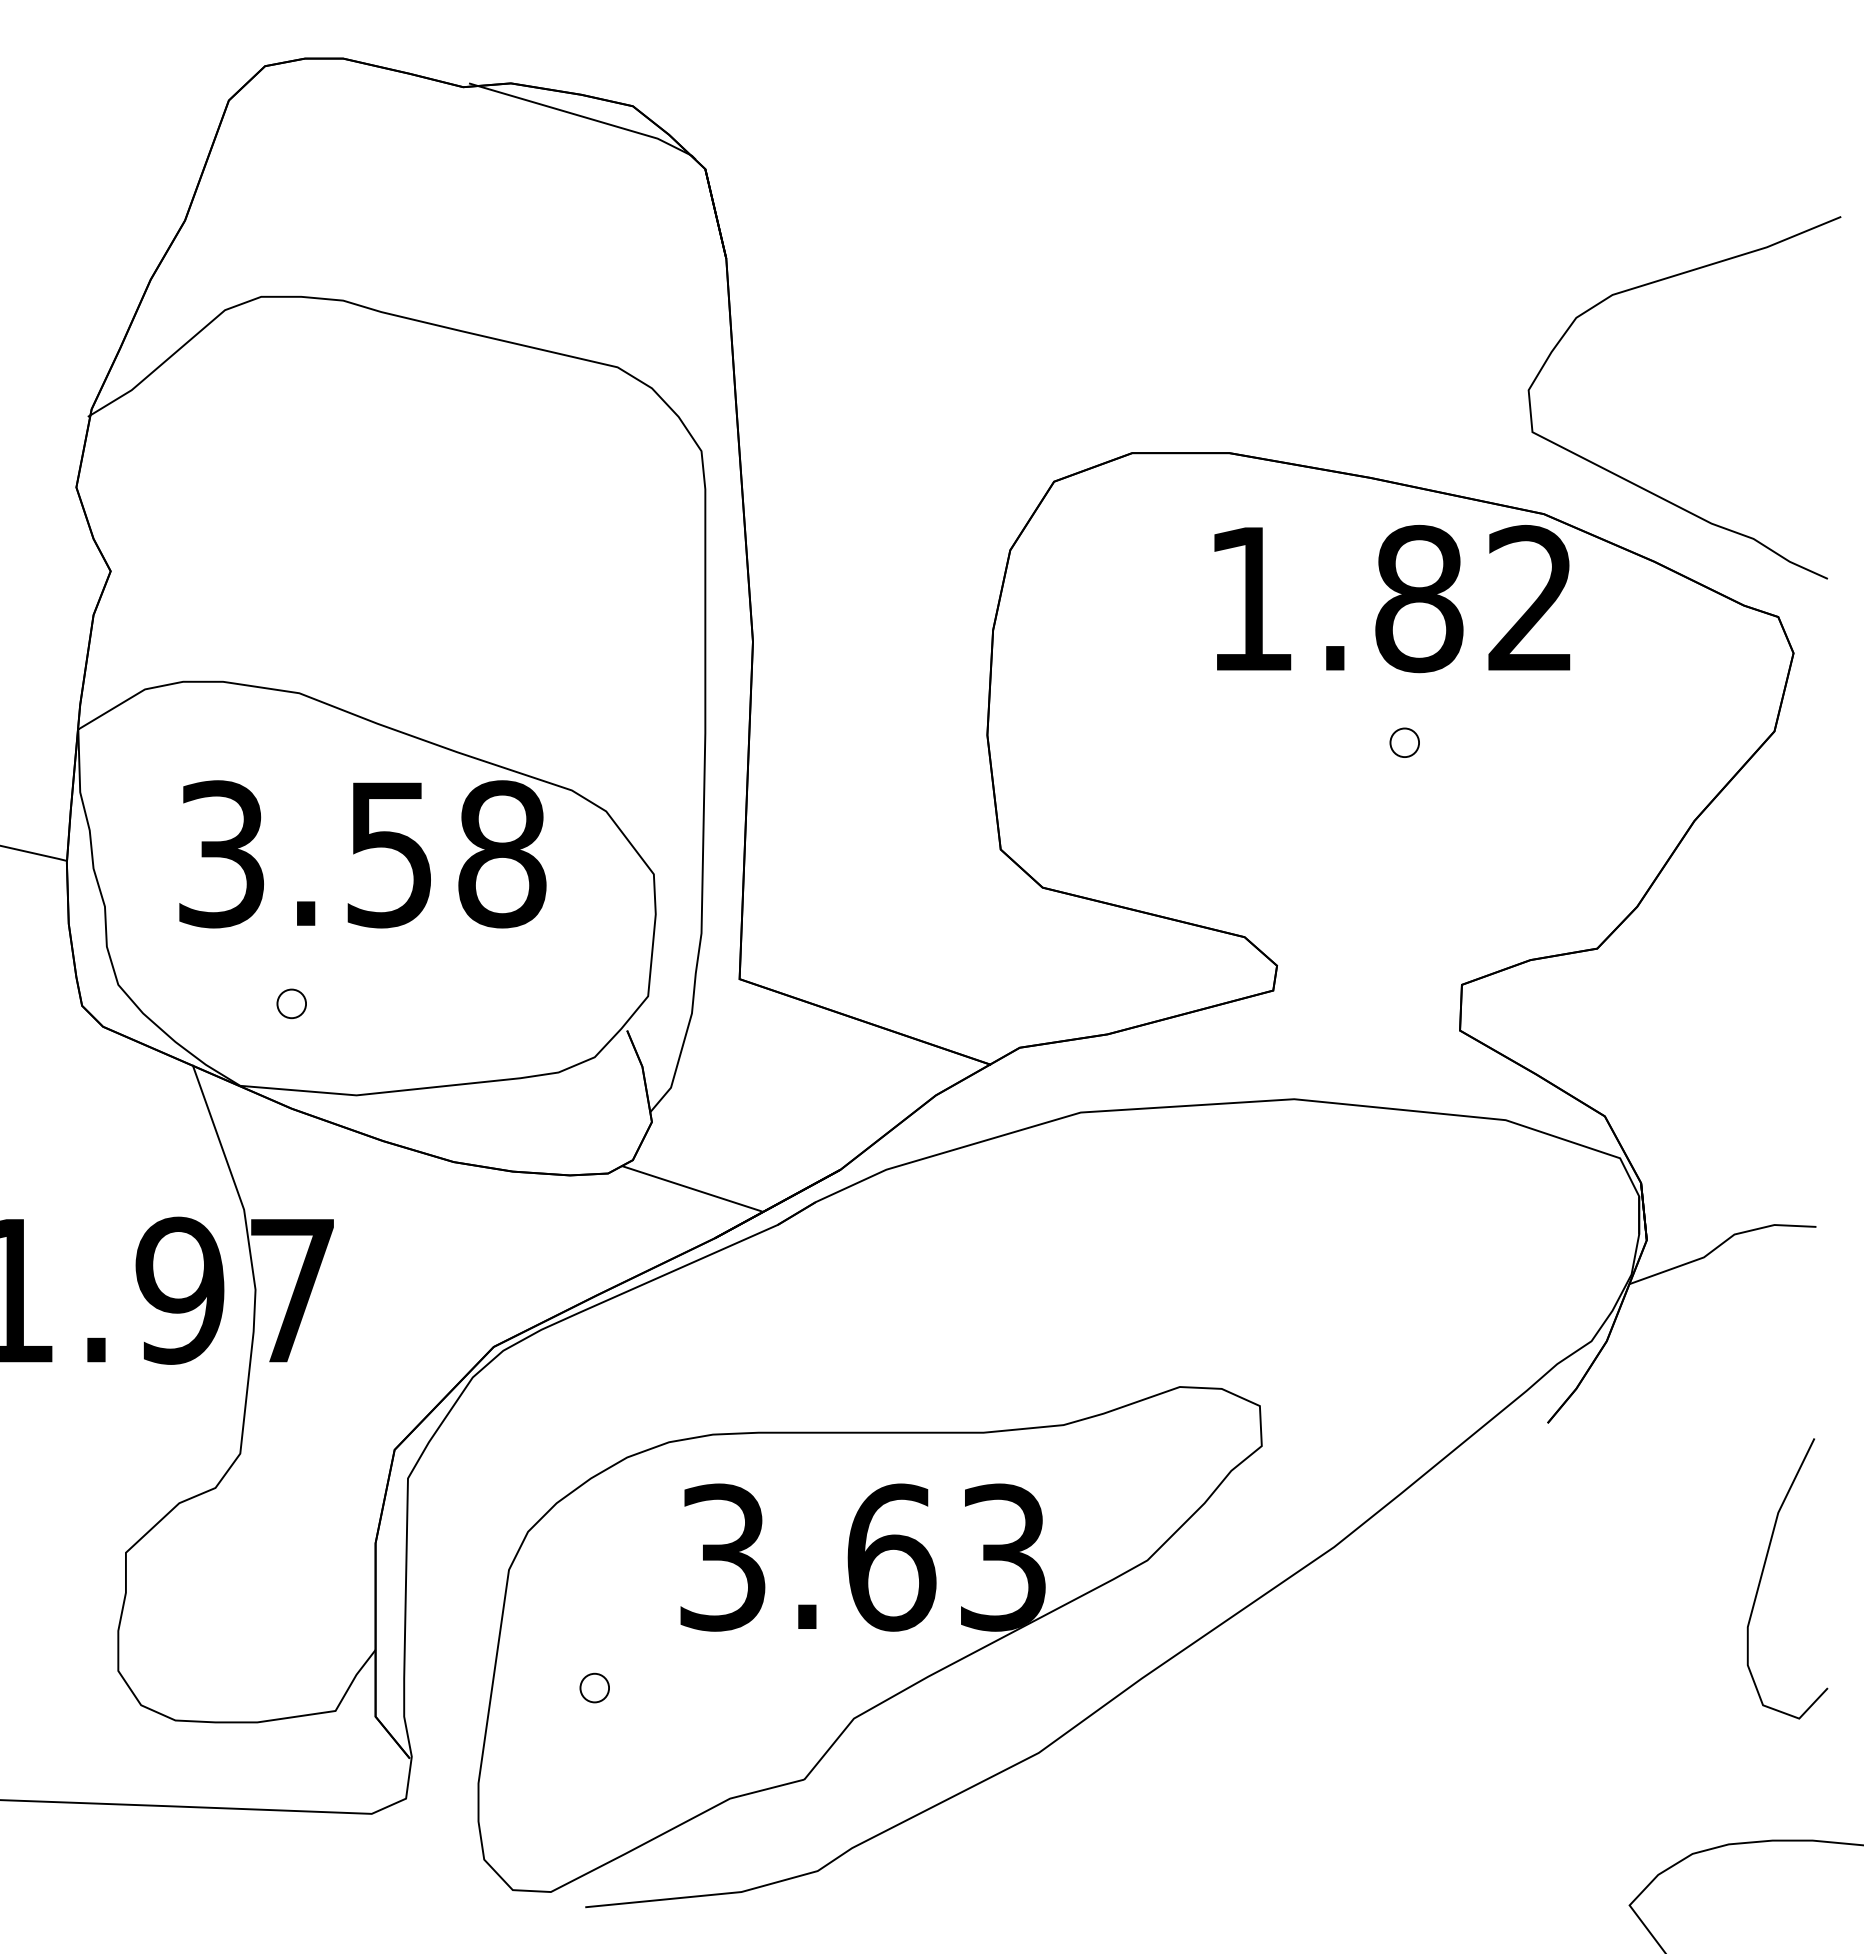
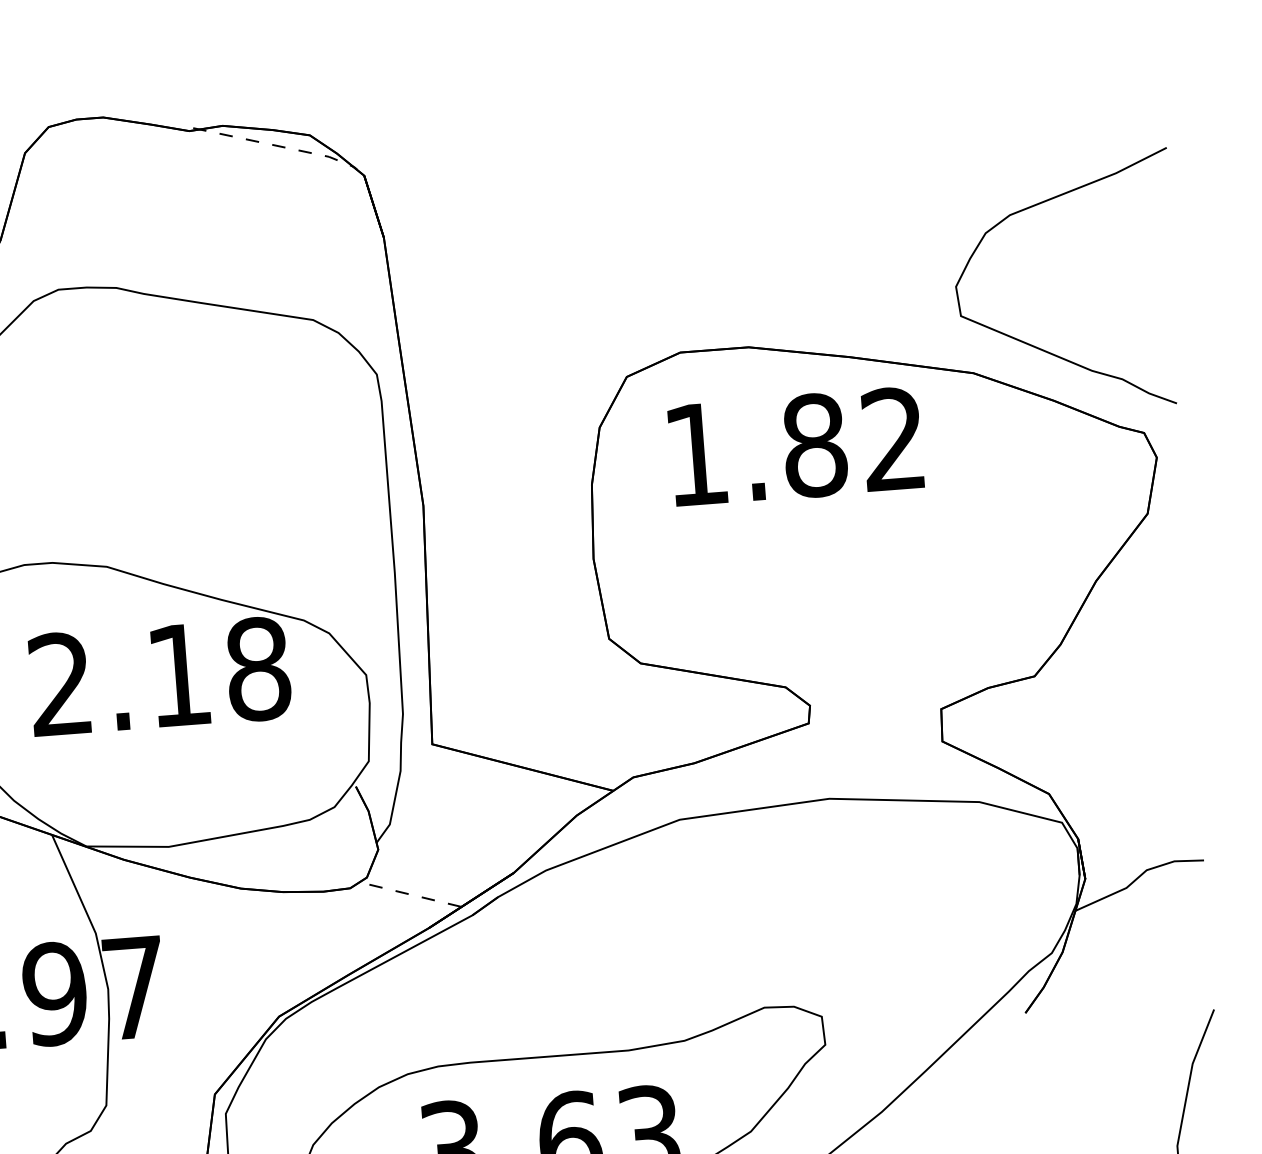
line: (585, 117) -> (277, 145), solid -> dashed
text: (1392, 599) -> (796, 447), moved
part: (1404, 742) -> (887, 541), removed
text: (304, 854) -> (119, 680), 3.58 -> 2.18
part: (291, 1003) -> (118, 785), removed
line: (691, 1188) -> (409, 894), solid -> dashed

